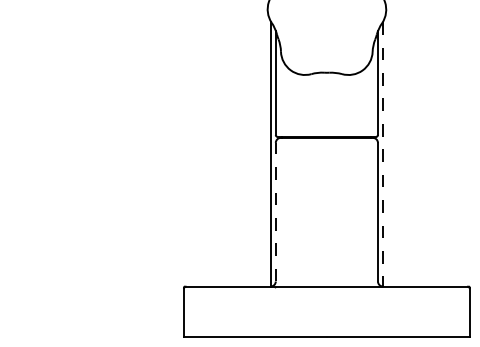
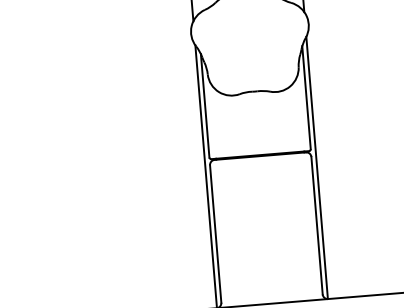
line: (382, 154) -> (316, 168), dashed -> solid
line: (275, 211) -> (215, 233), dashed -> solid

